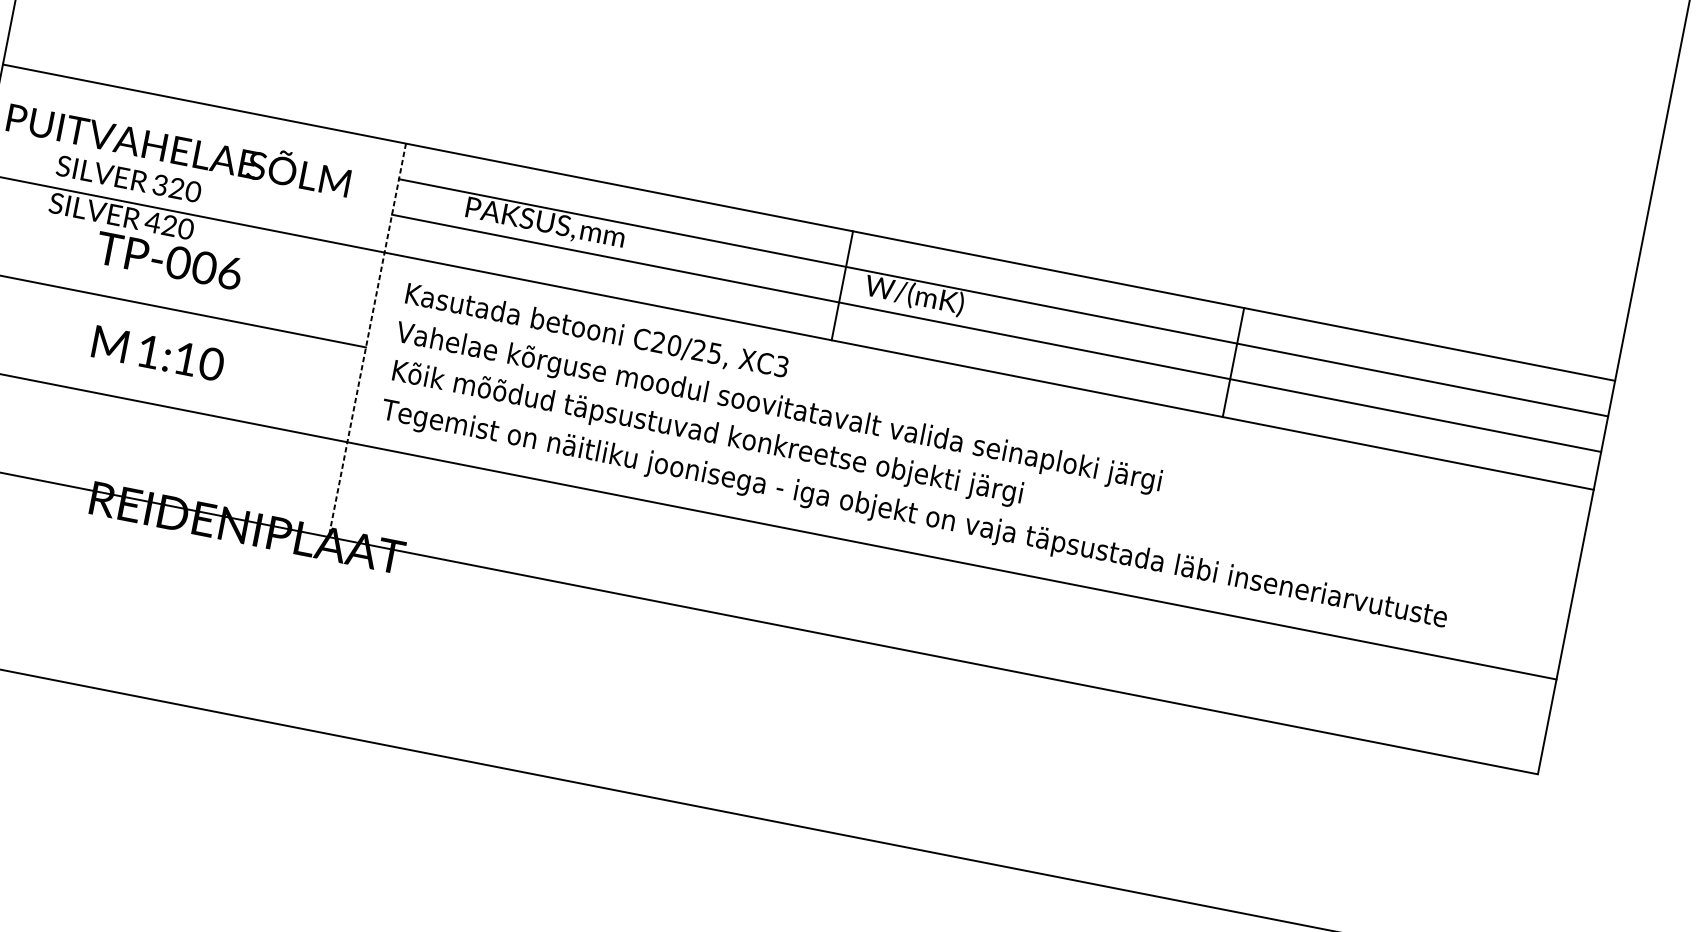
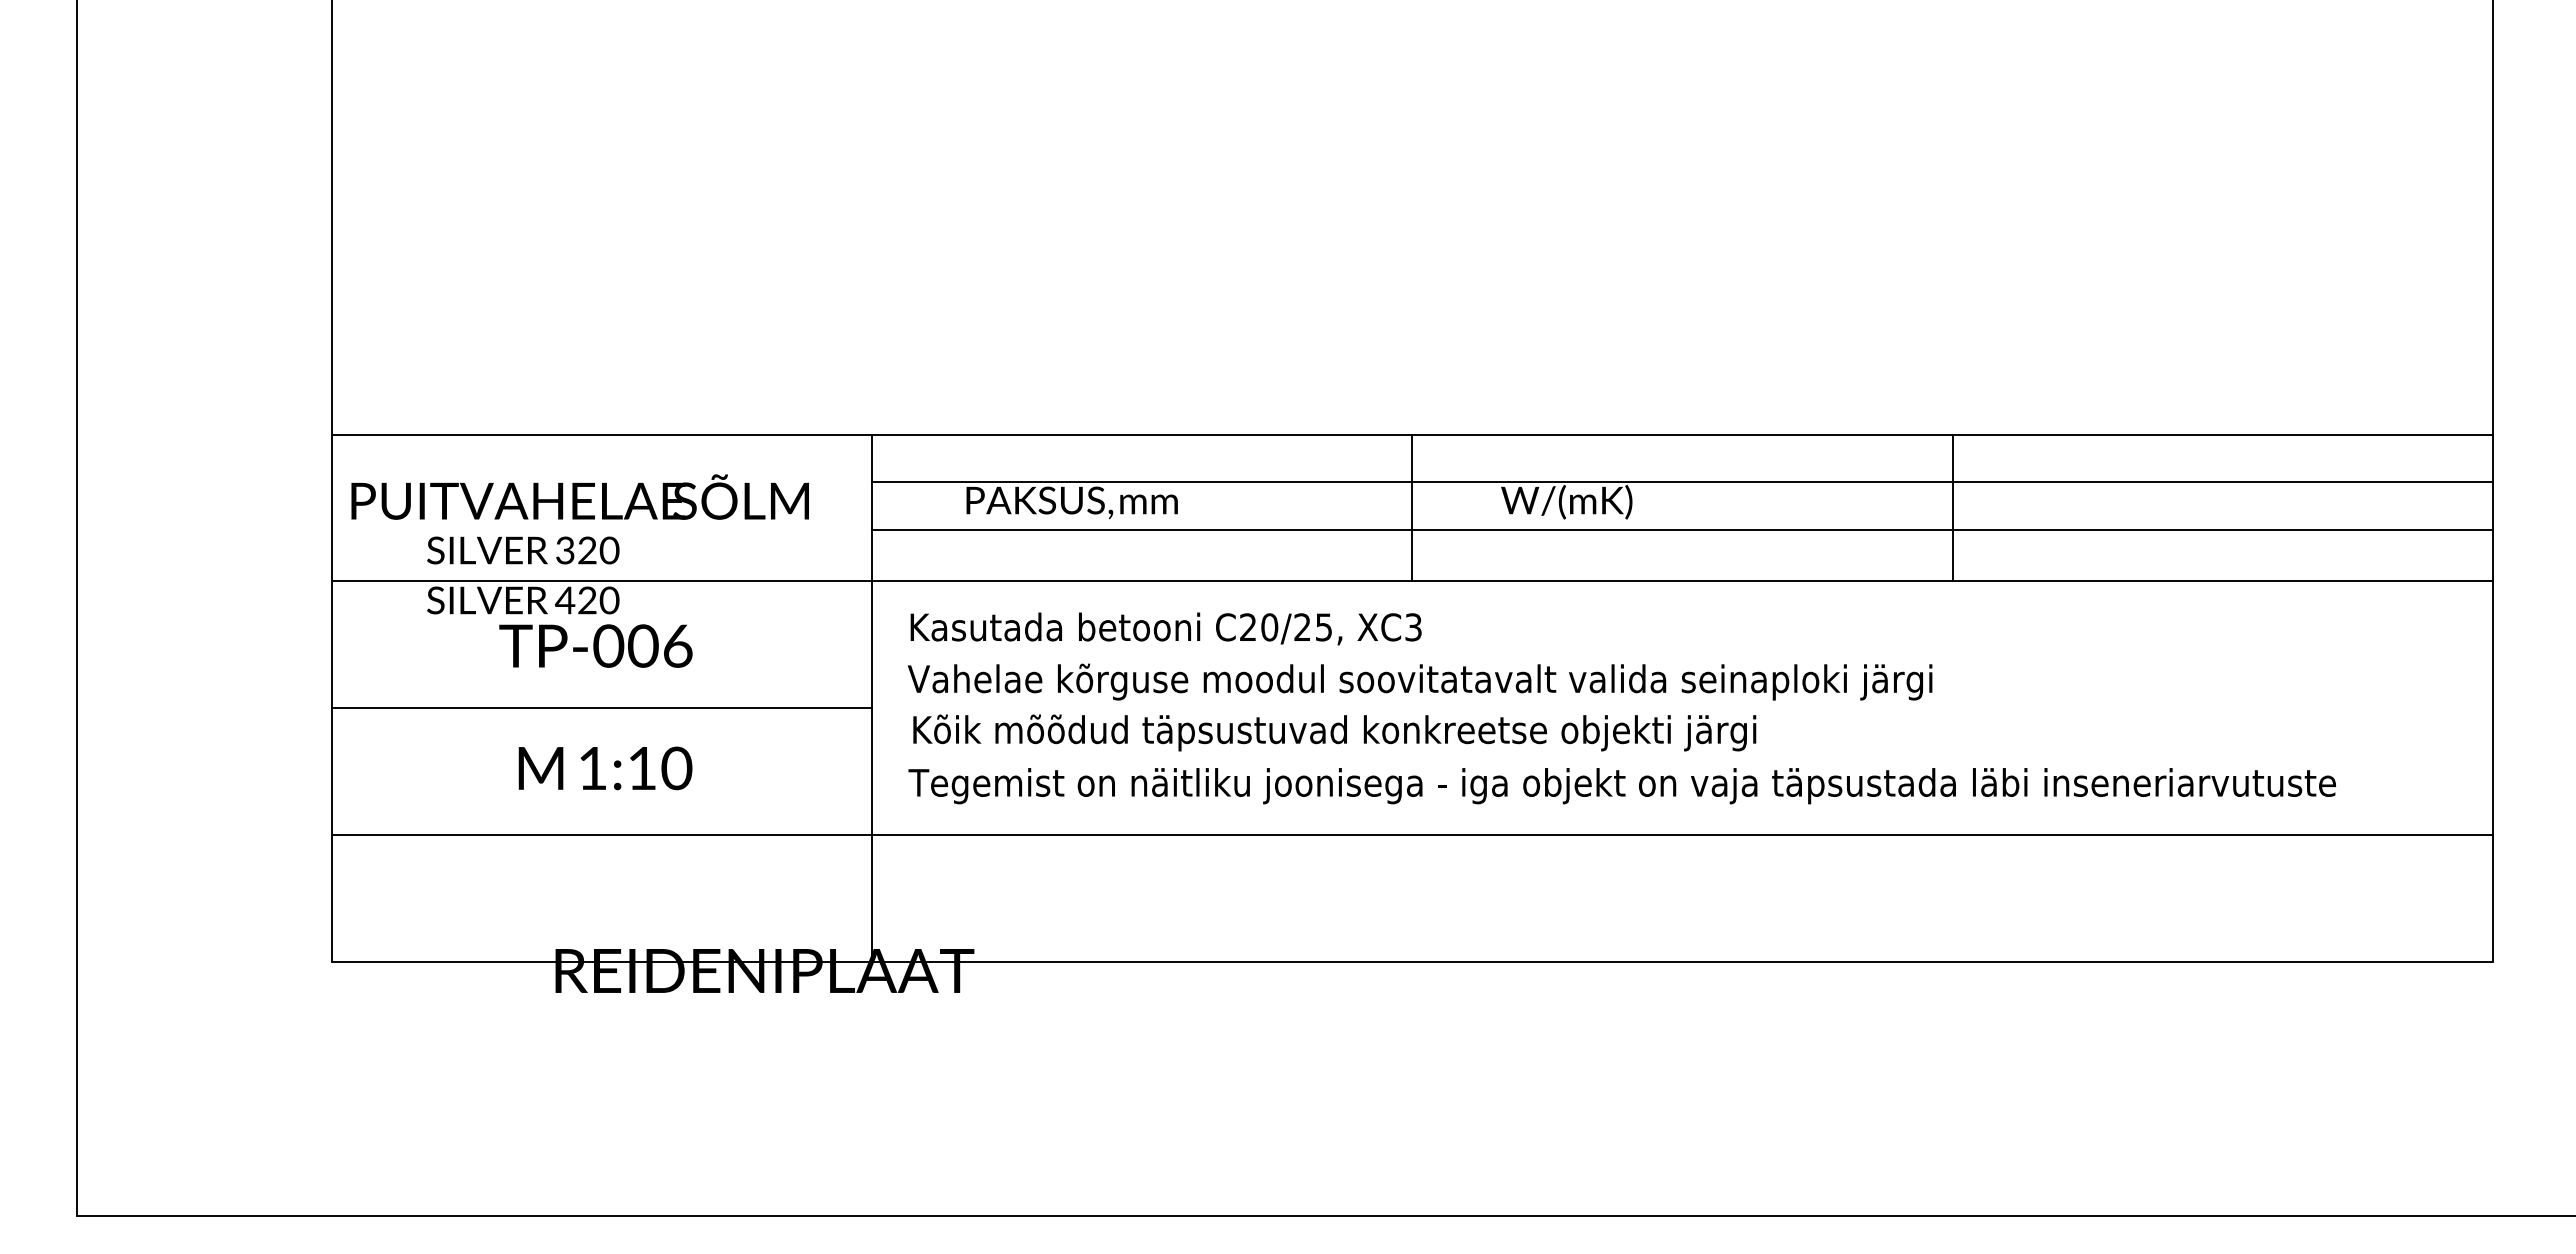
line: (842, 285) -> (1412, 507), moved
line: (367, 340) -> (871, 698), dashed -> solid
line: (1233, 362) -> (1952, 507), moved

